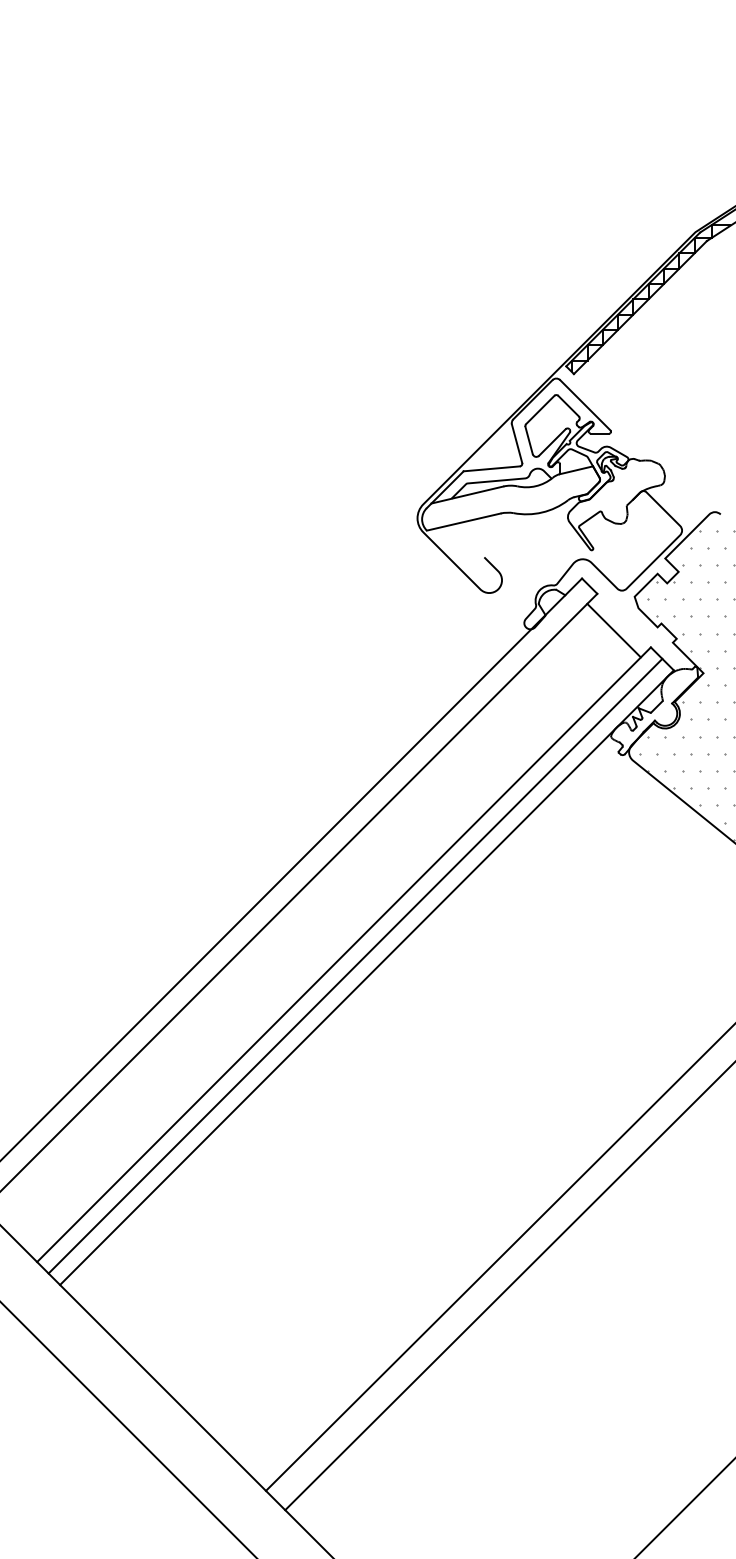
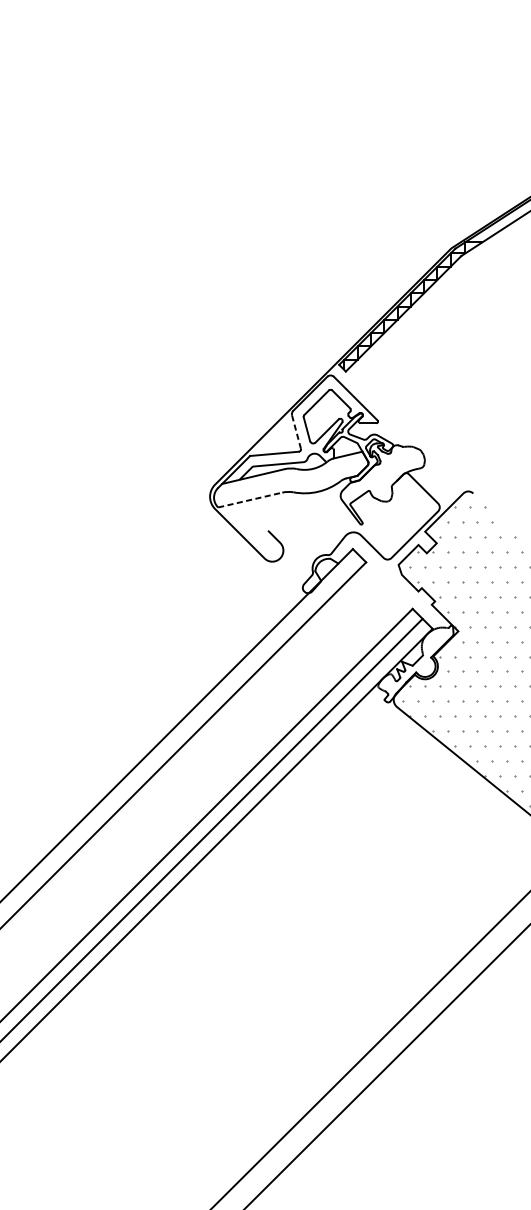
line: (517, 443) -> (296, 431), solid -> dashed
line: (463, 522) -> (249, 500), solid -> dashed
line: (613, 630) -> (380, 594), removed

